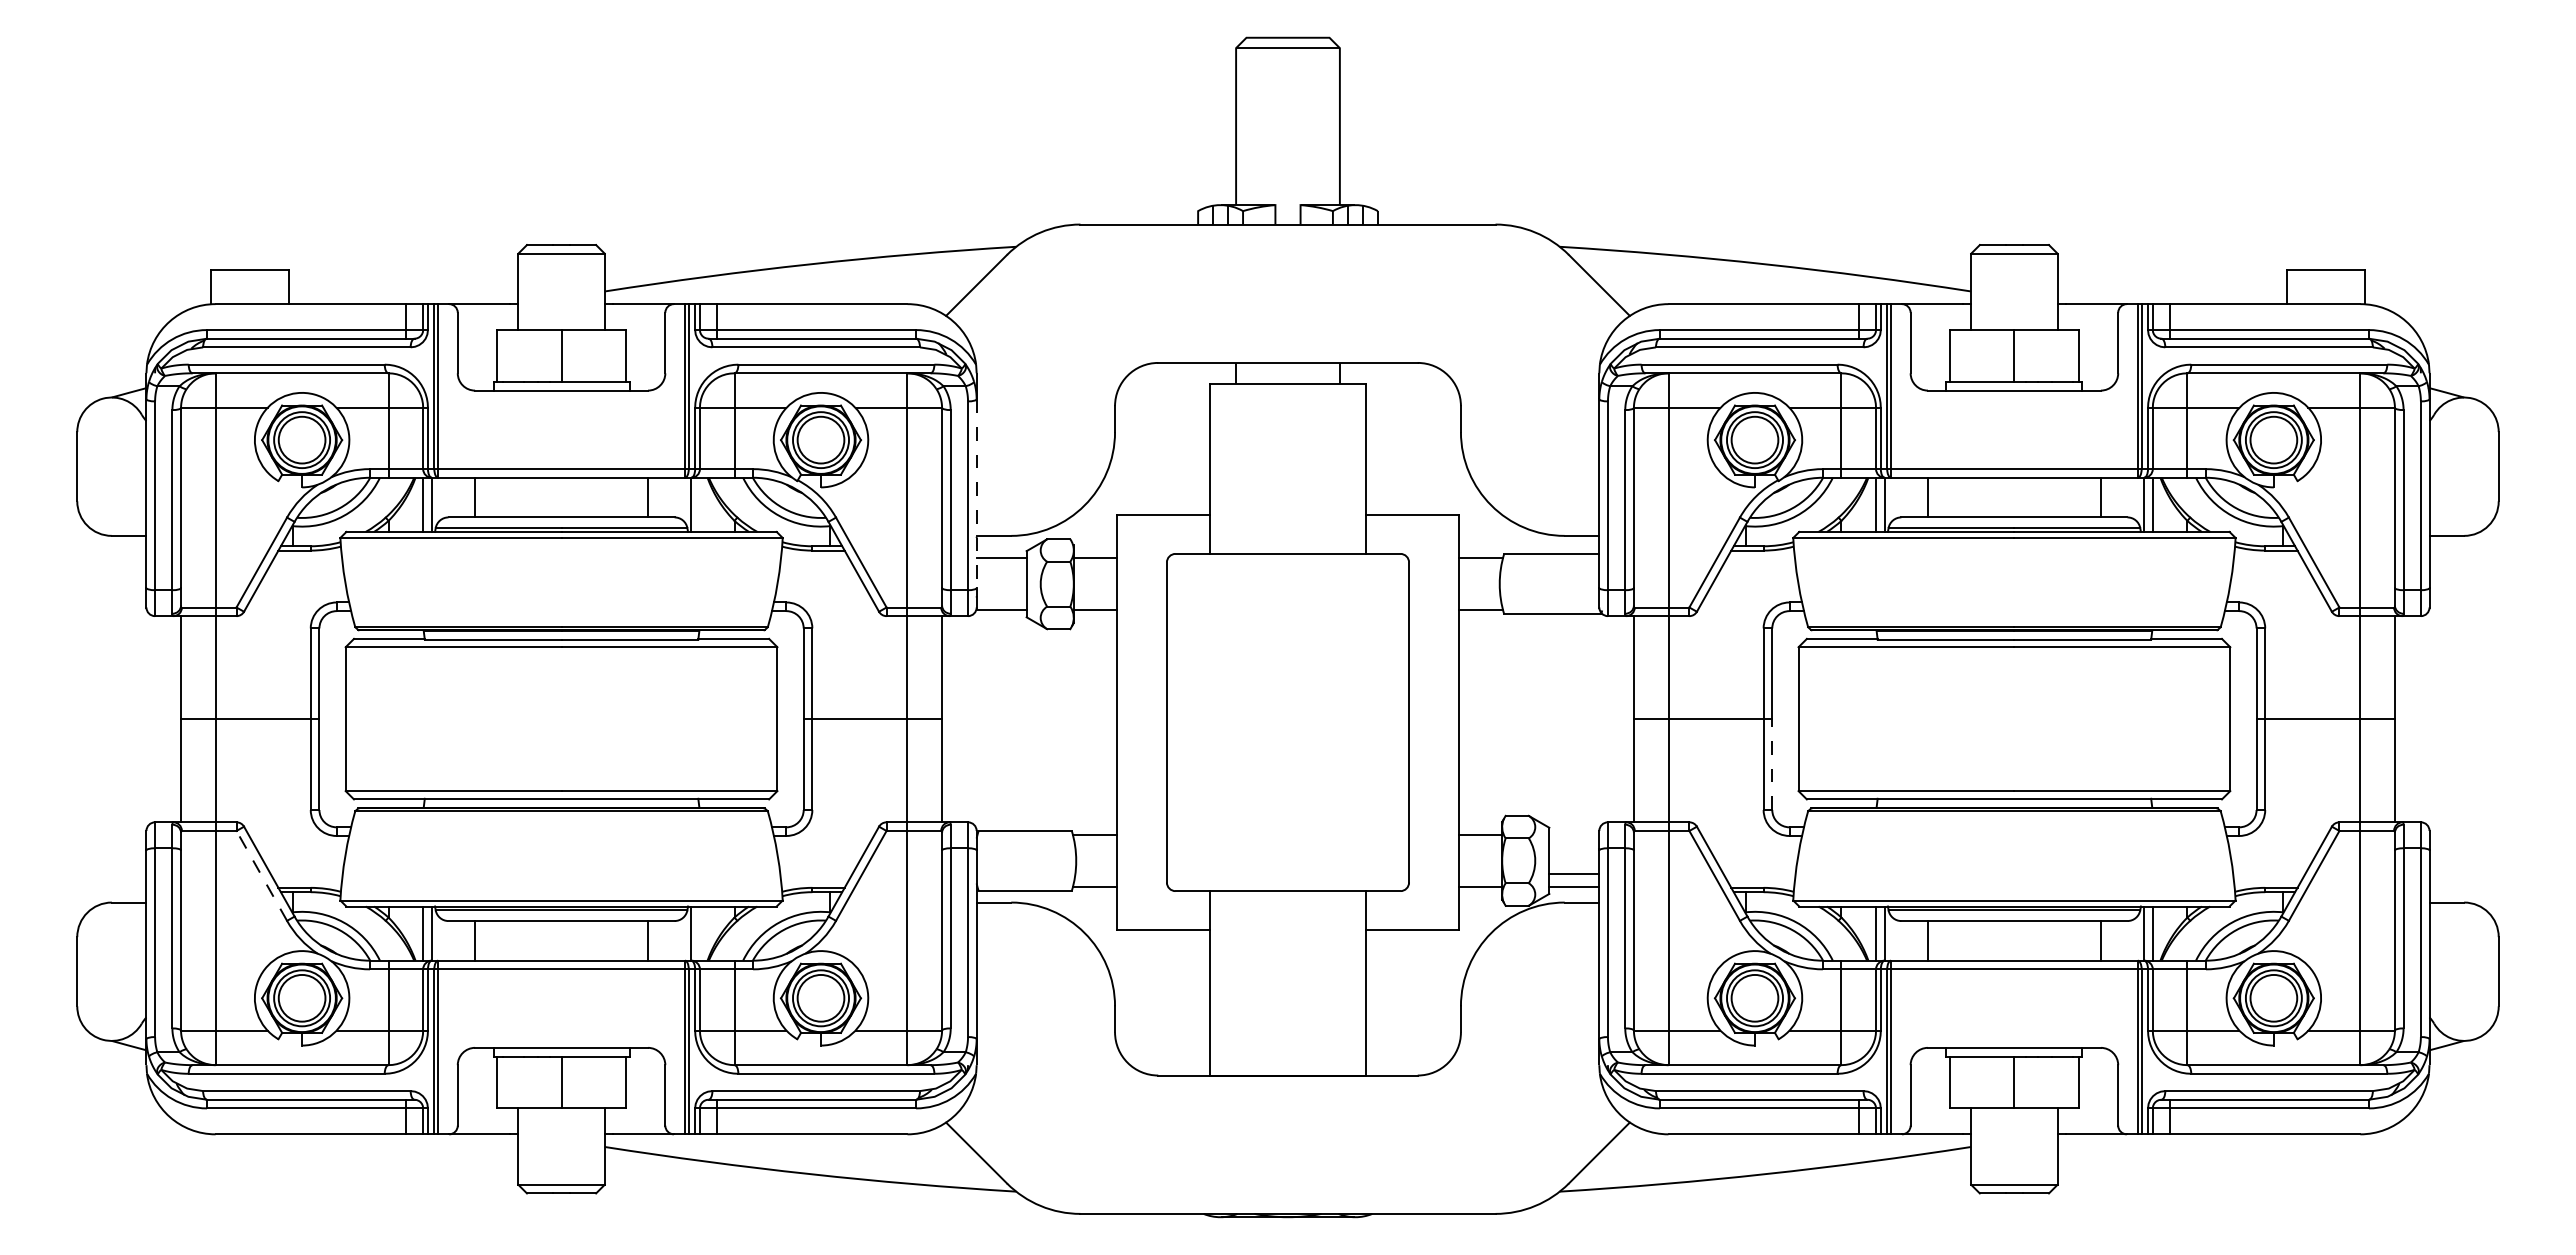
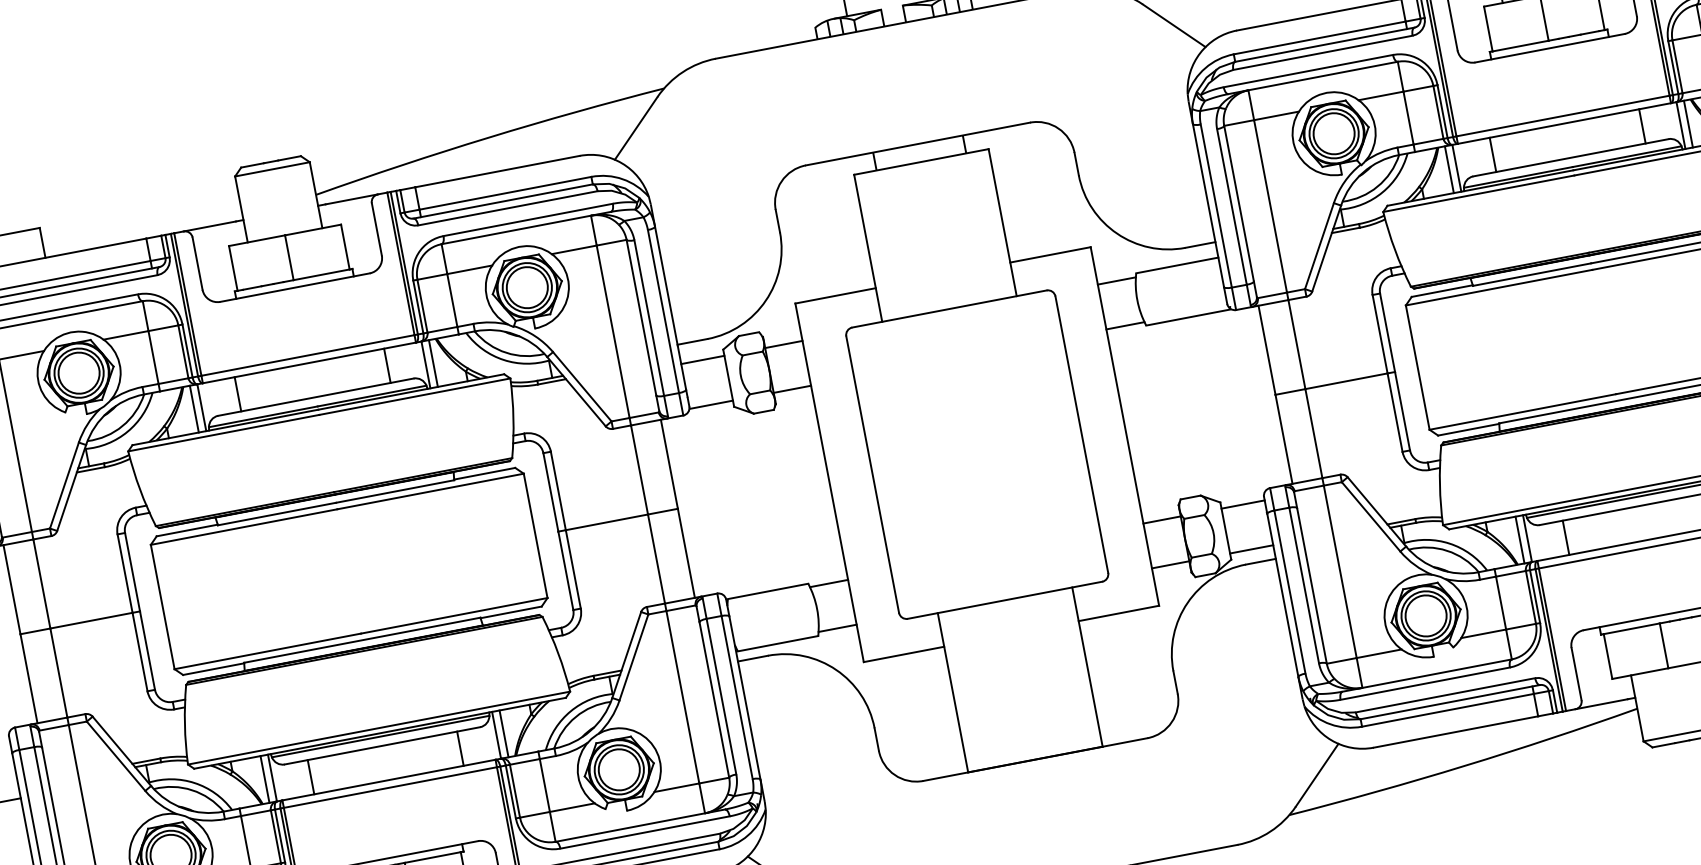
line: (976, 494) -> (670, 309), dashed -> solid
line: (699, 504) -> (432, 363), added
line: (1772, 764) -> (1402, 411), dashed -> solid
line: (1574, 873) -> (1243, 504), moved
line: (261, 875) -> (115, 755), dashed -> solid
line: (699, 933) -> (503, 733), added

